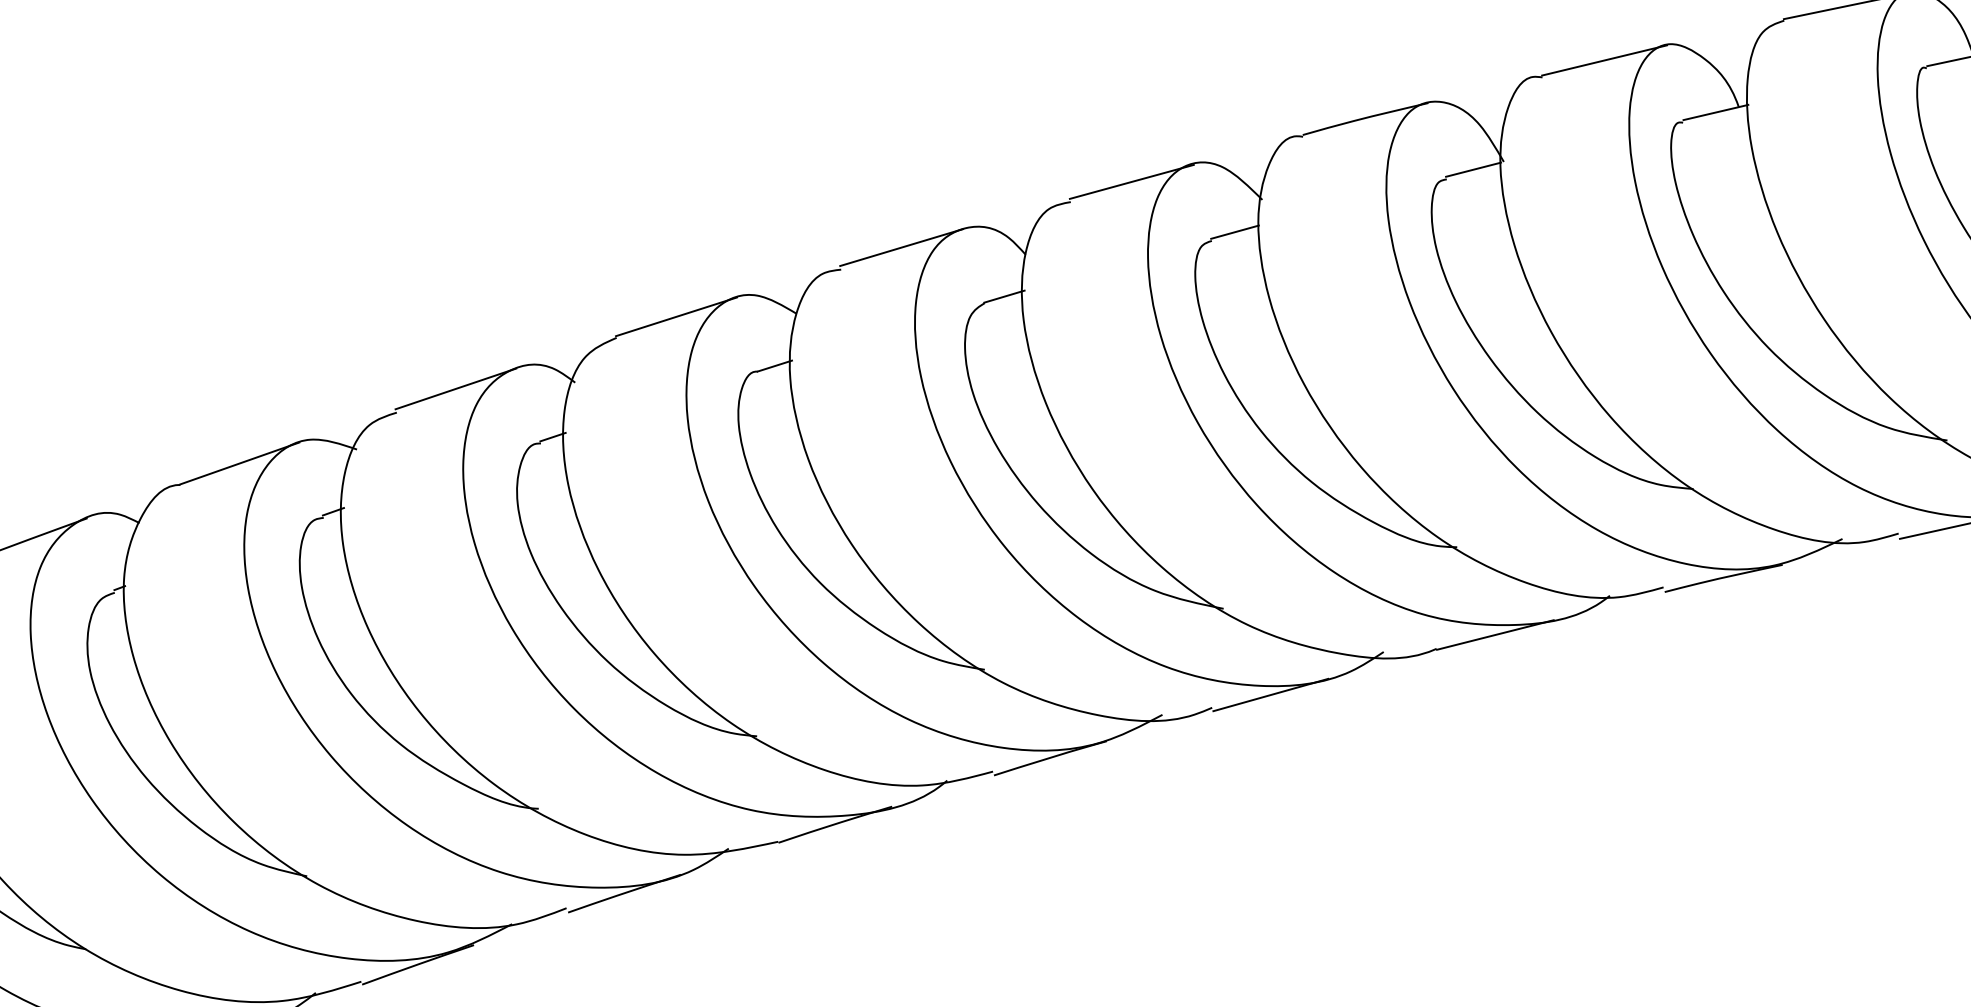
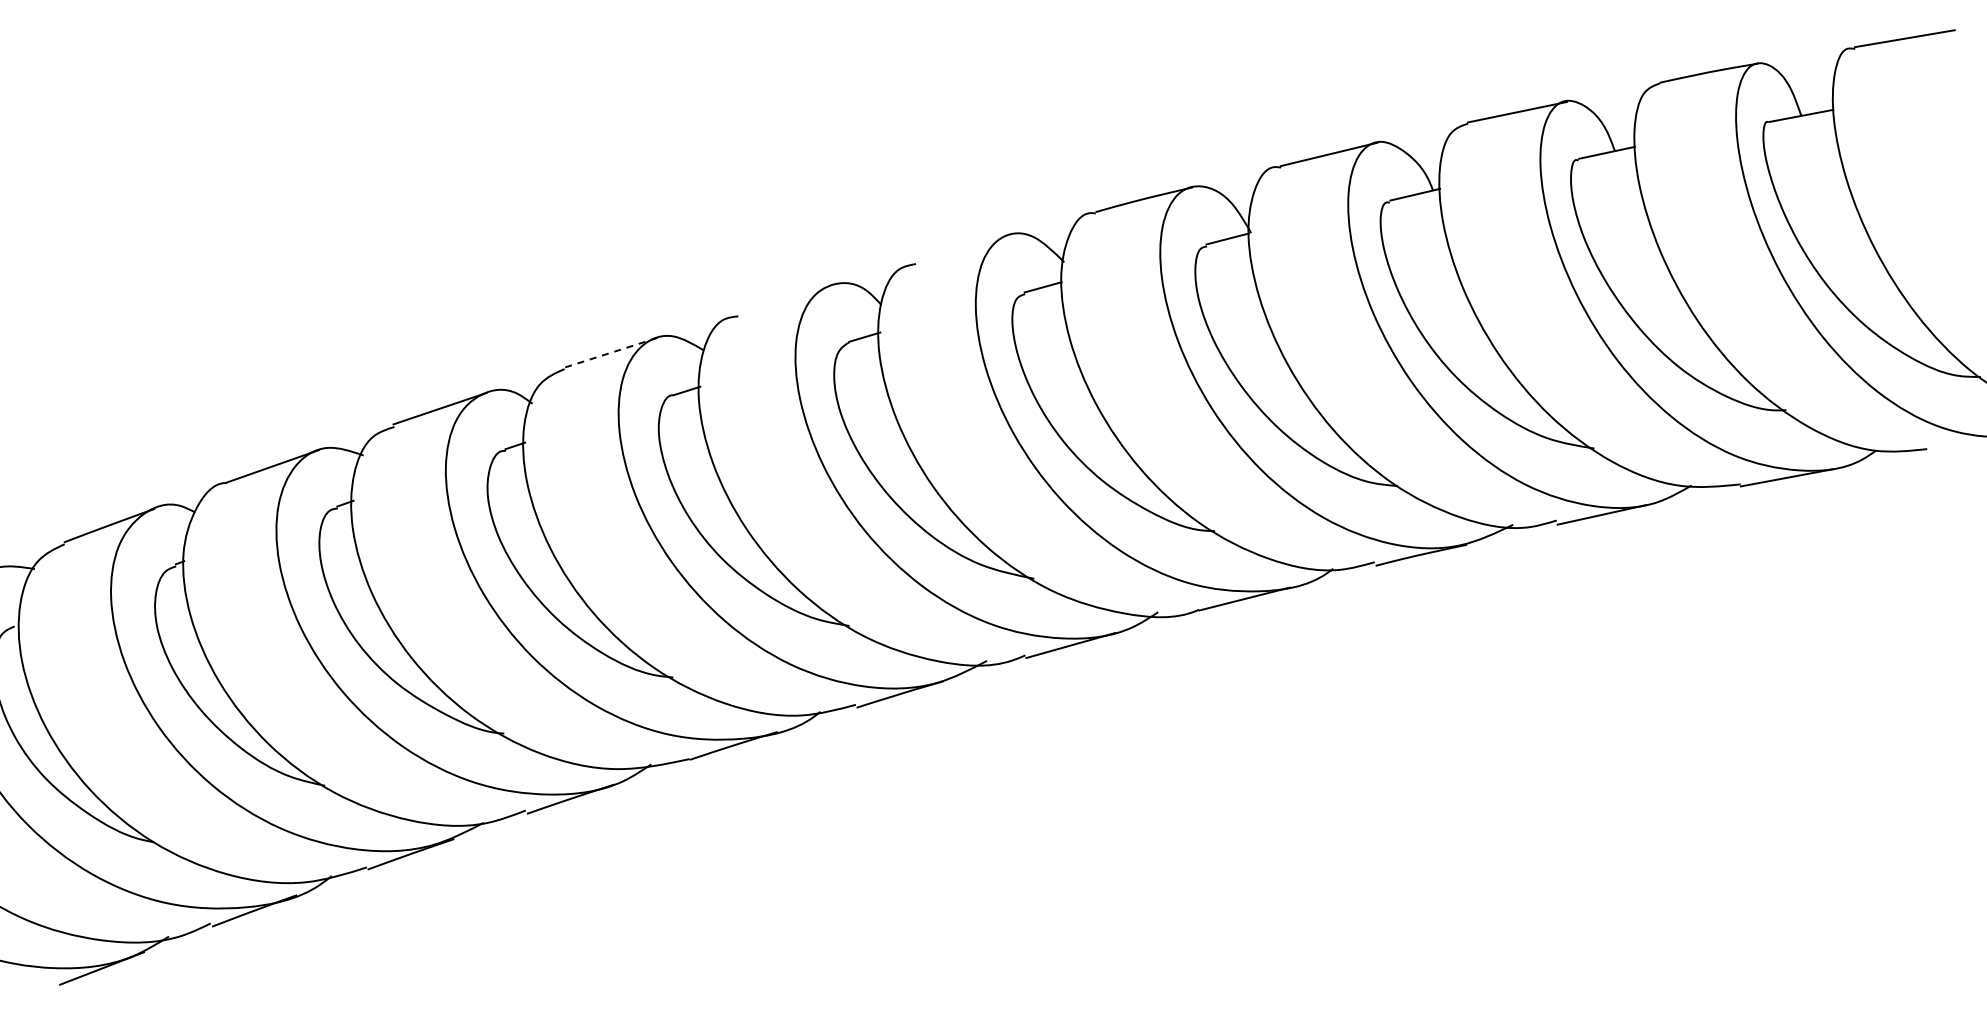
line: (1132, 182) -> (963, 248), removed
line: (900, 246) -> (784, 298), removed
line: (675, 316) -> (610, 352), solid -> dashed

